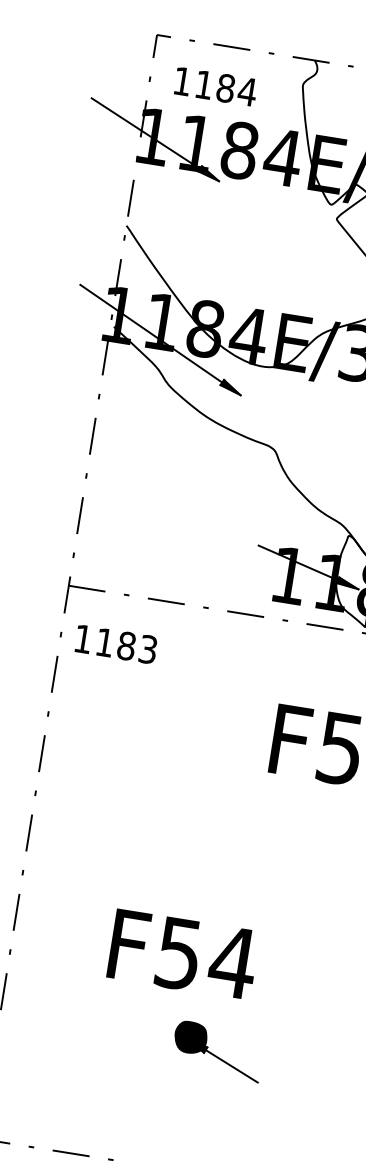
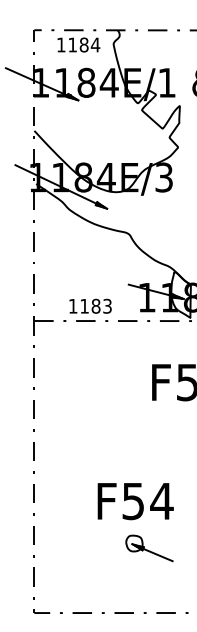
text: (215, 85) -> (78, 44), moved
text: (116, 642) -> (90, 305), moved
text: (182, 954) -> (135, 501), moved
fill: (190, 1037) -> (134, 543), removed

